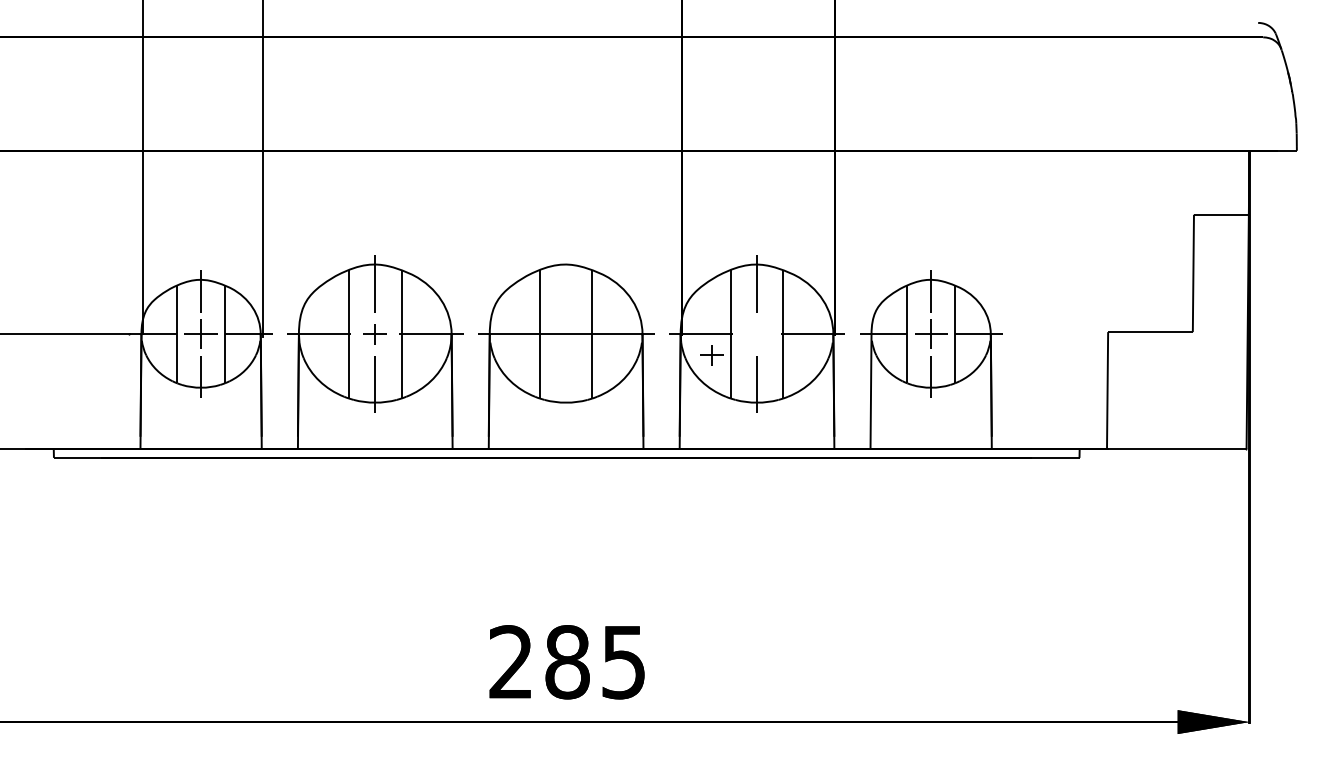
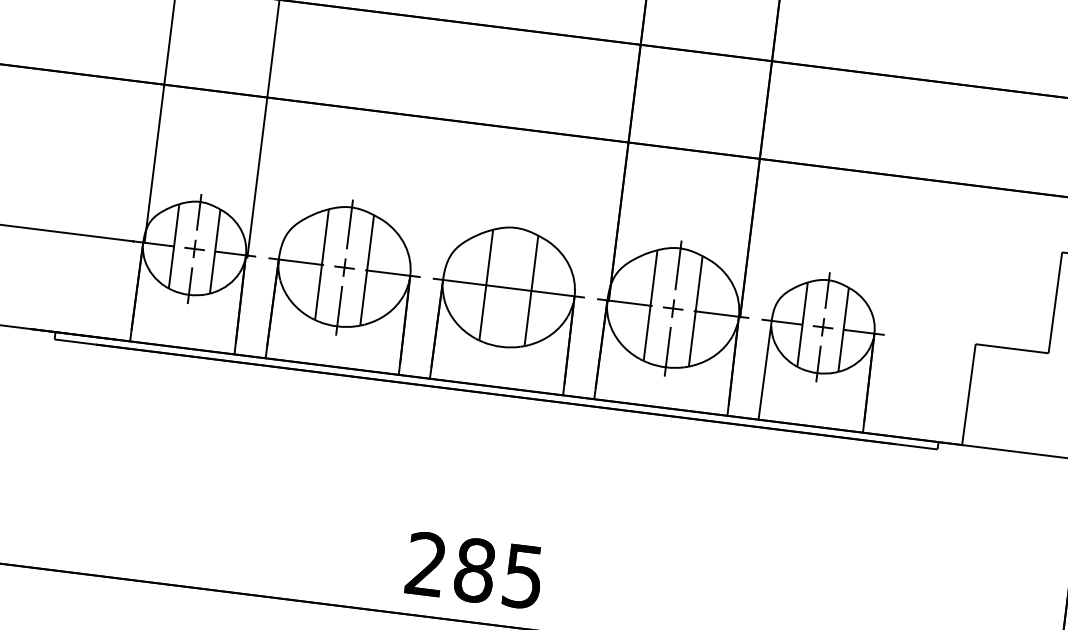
part: (200, 334) -> (194, 248), size x0.71
part: (930, 334) -> (822, 327), size x0.71
part: (711, 355) -> (672, 308), moved

